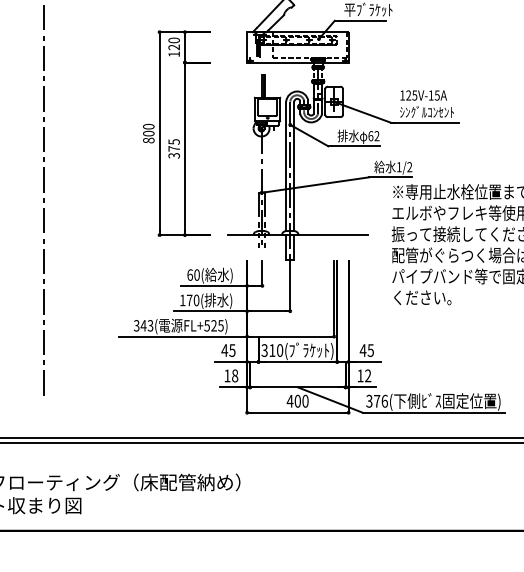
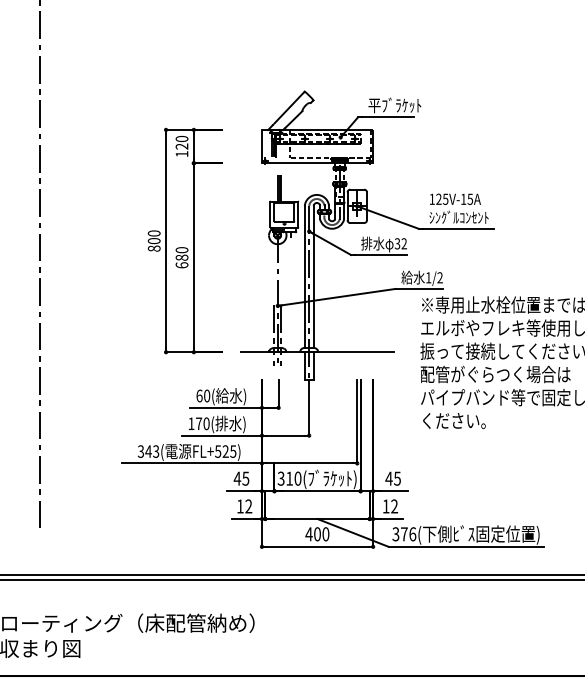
text: (370, 135) -> (397, 243), 62 -> 32
text: (173, 148) -> (181, 257), 375 -> 680
text: (234, 375) -> (248, 506), 18 -> 12

